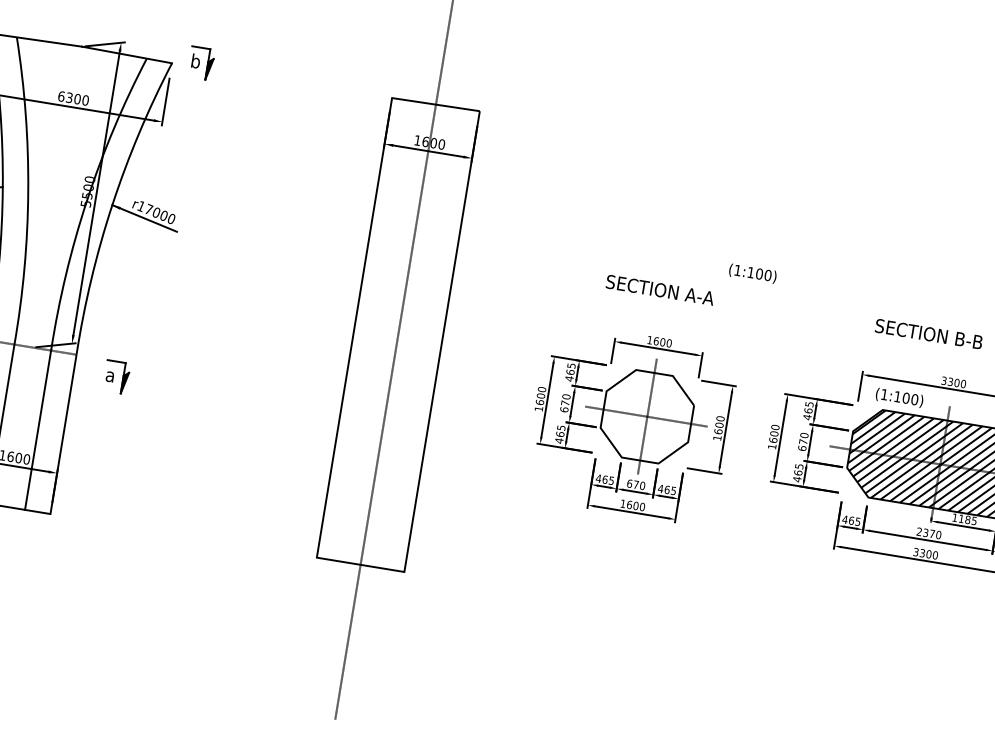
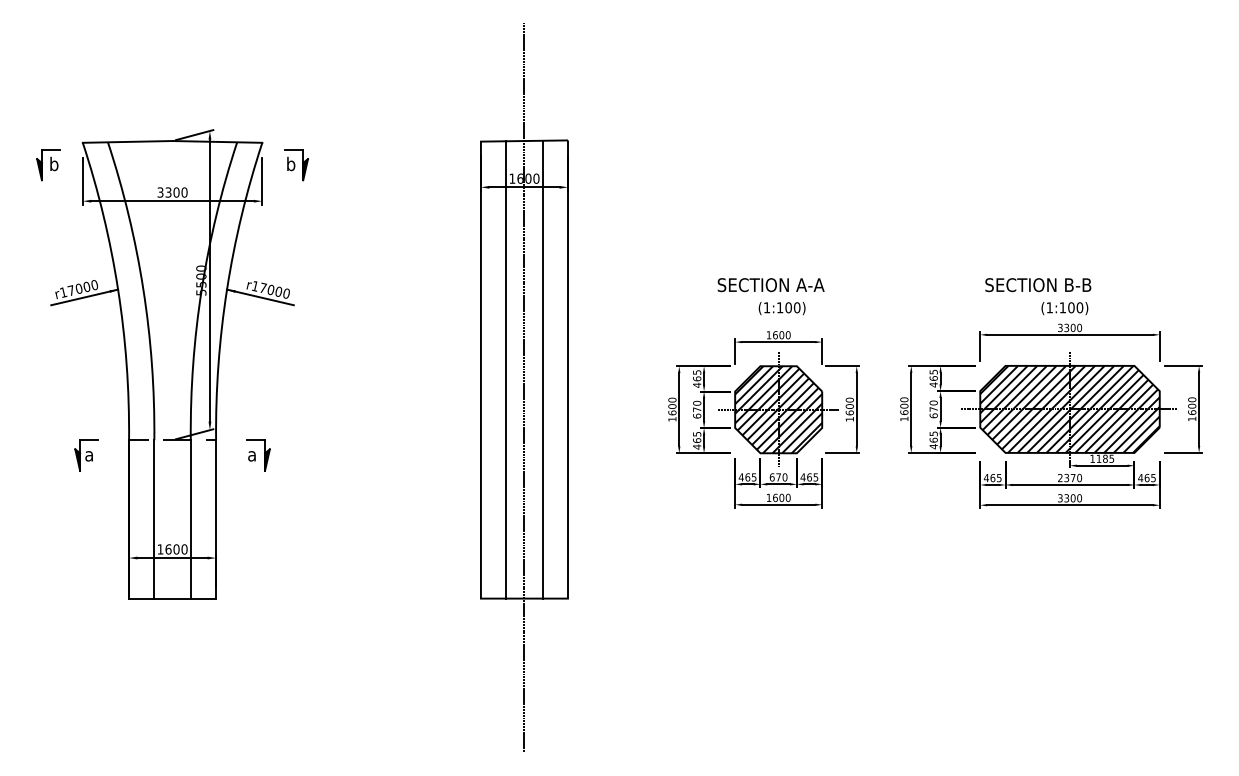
part: (201, 63) -> (296, 165), moved
text: (61, 96) -> (160, 192), 6300 -> 3300
text: (752, 273) -> (781, 308), moved
line: (380, 331) -> (506, 369), added
line: (416, 337) -> (542, 369), added
text: (899, 397) -> (1064, 308), moved
hatch: (647, 416) -> (778, 409), added

